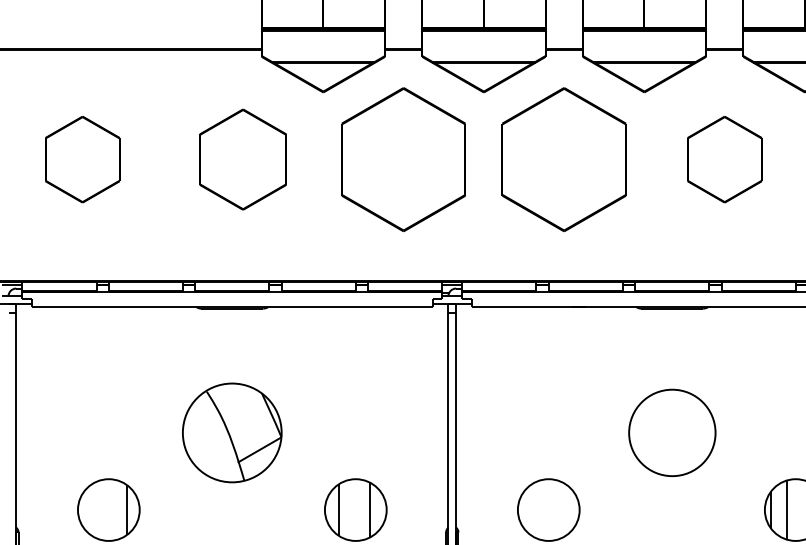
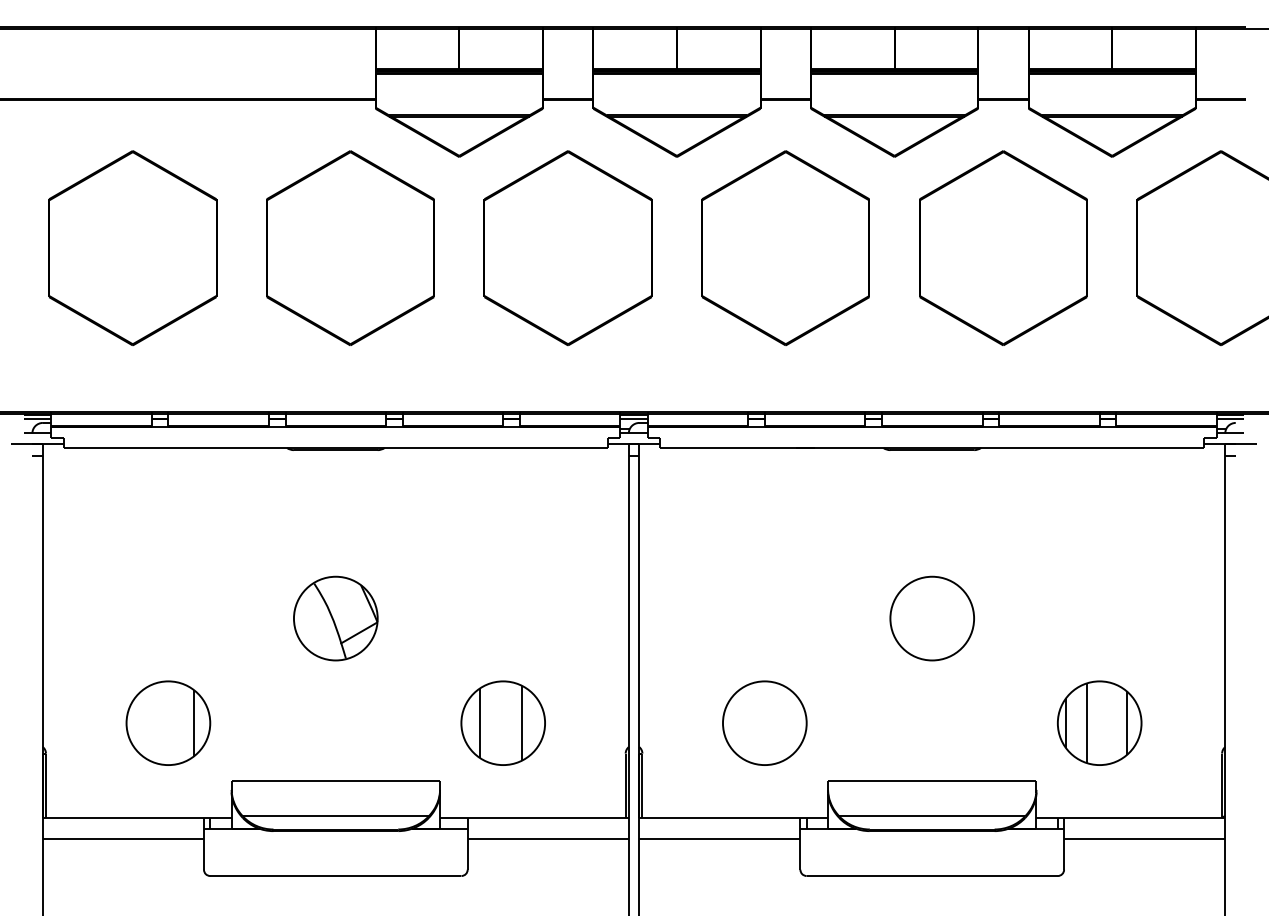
part: (82, 159) -> (132, 247), size x1.67
part: (243, 159) -> (350, 247), size x1.43
part: (724, 159) -> (1003, 247), size x1.67
part: (232, 432) -> (335, 618), size x0.62
part: (671, 432) -> (931, 618), size x0.71

